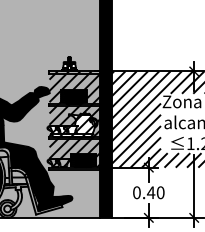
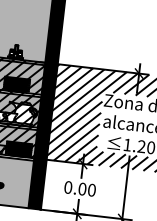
text: (150, 192) -> (81, 188), 0.40 -> 0.00

